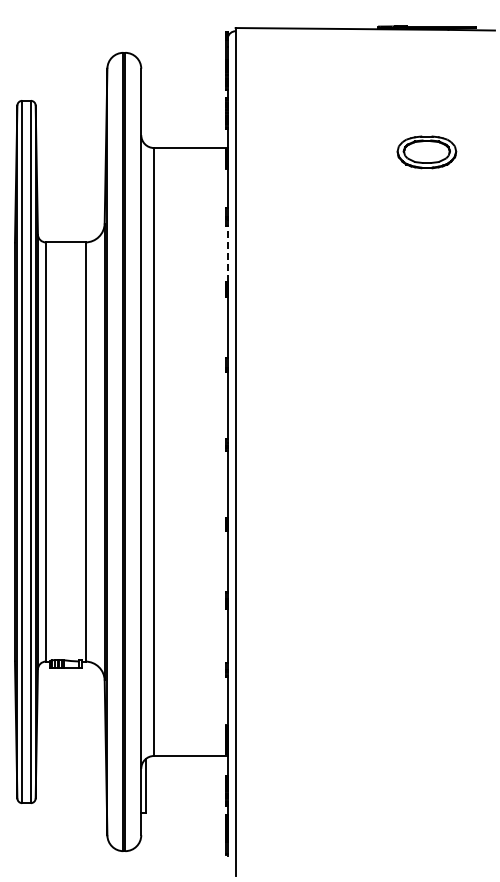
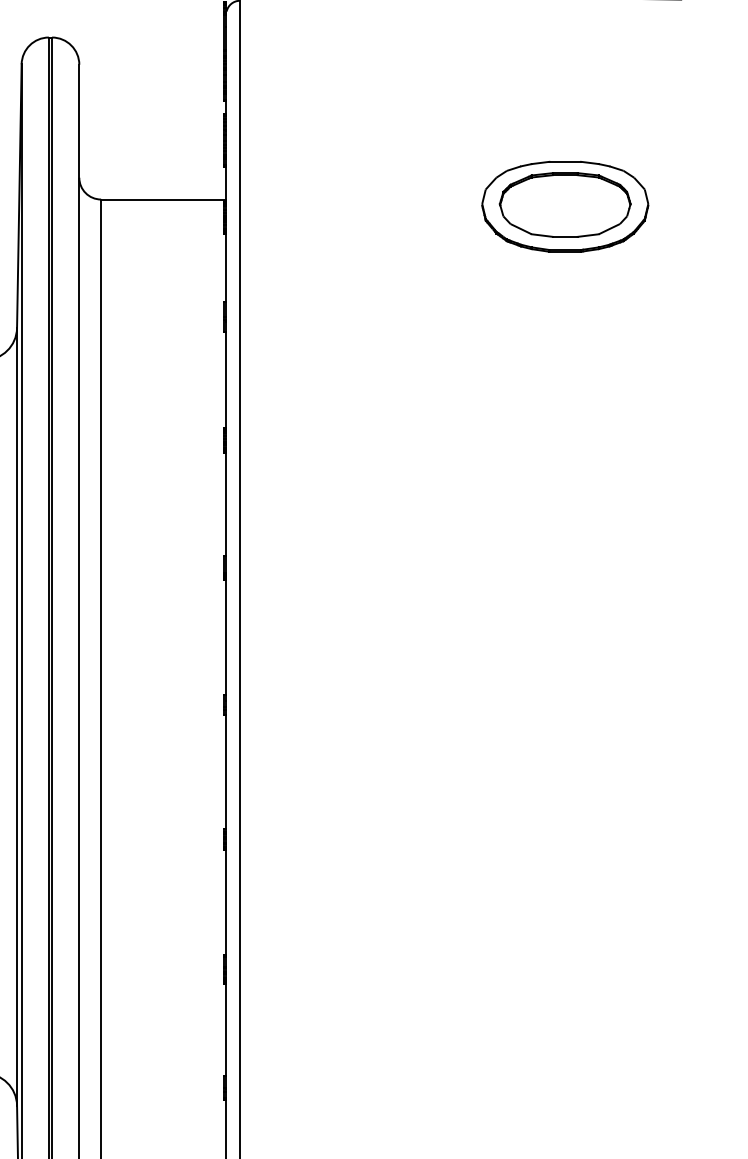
part: (426, 152) -> (564, 207), size x1.67
line: (227, 251) -> (226, 375), dashed -> solid

